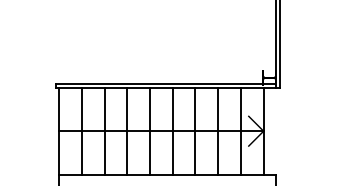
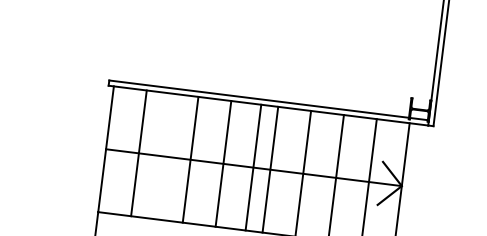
line: (104, 130) -> (190, 158), moved
line: (127, 130) -> (223, 162), moved
line: (150, 130) -> (254, 166), moved

